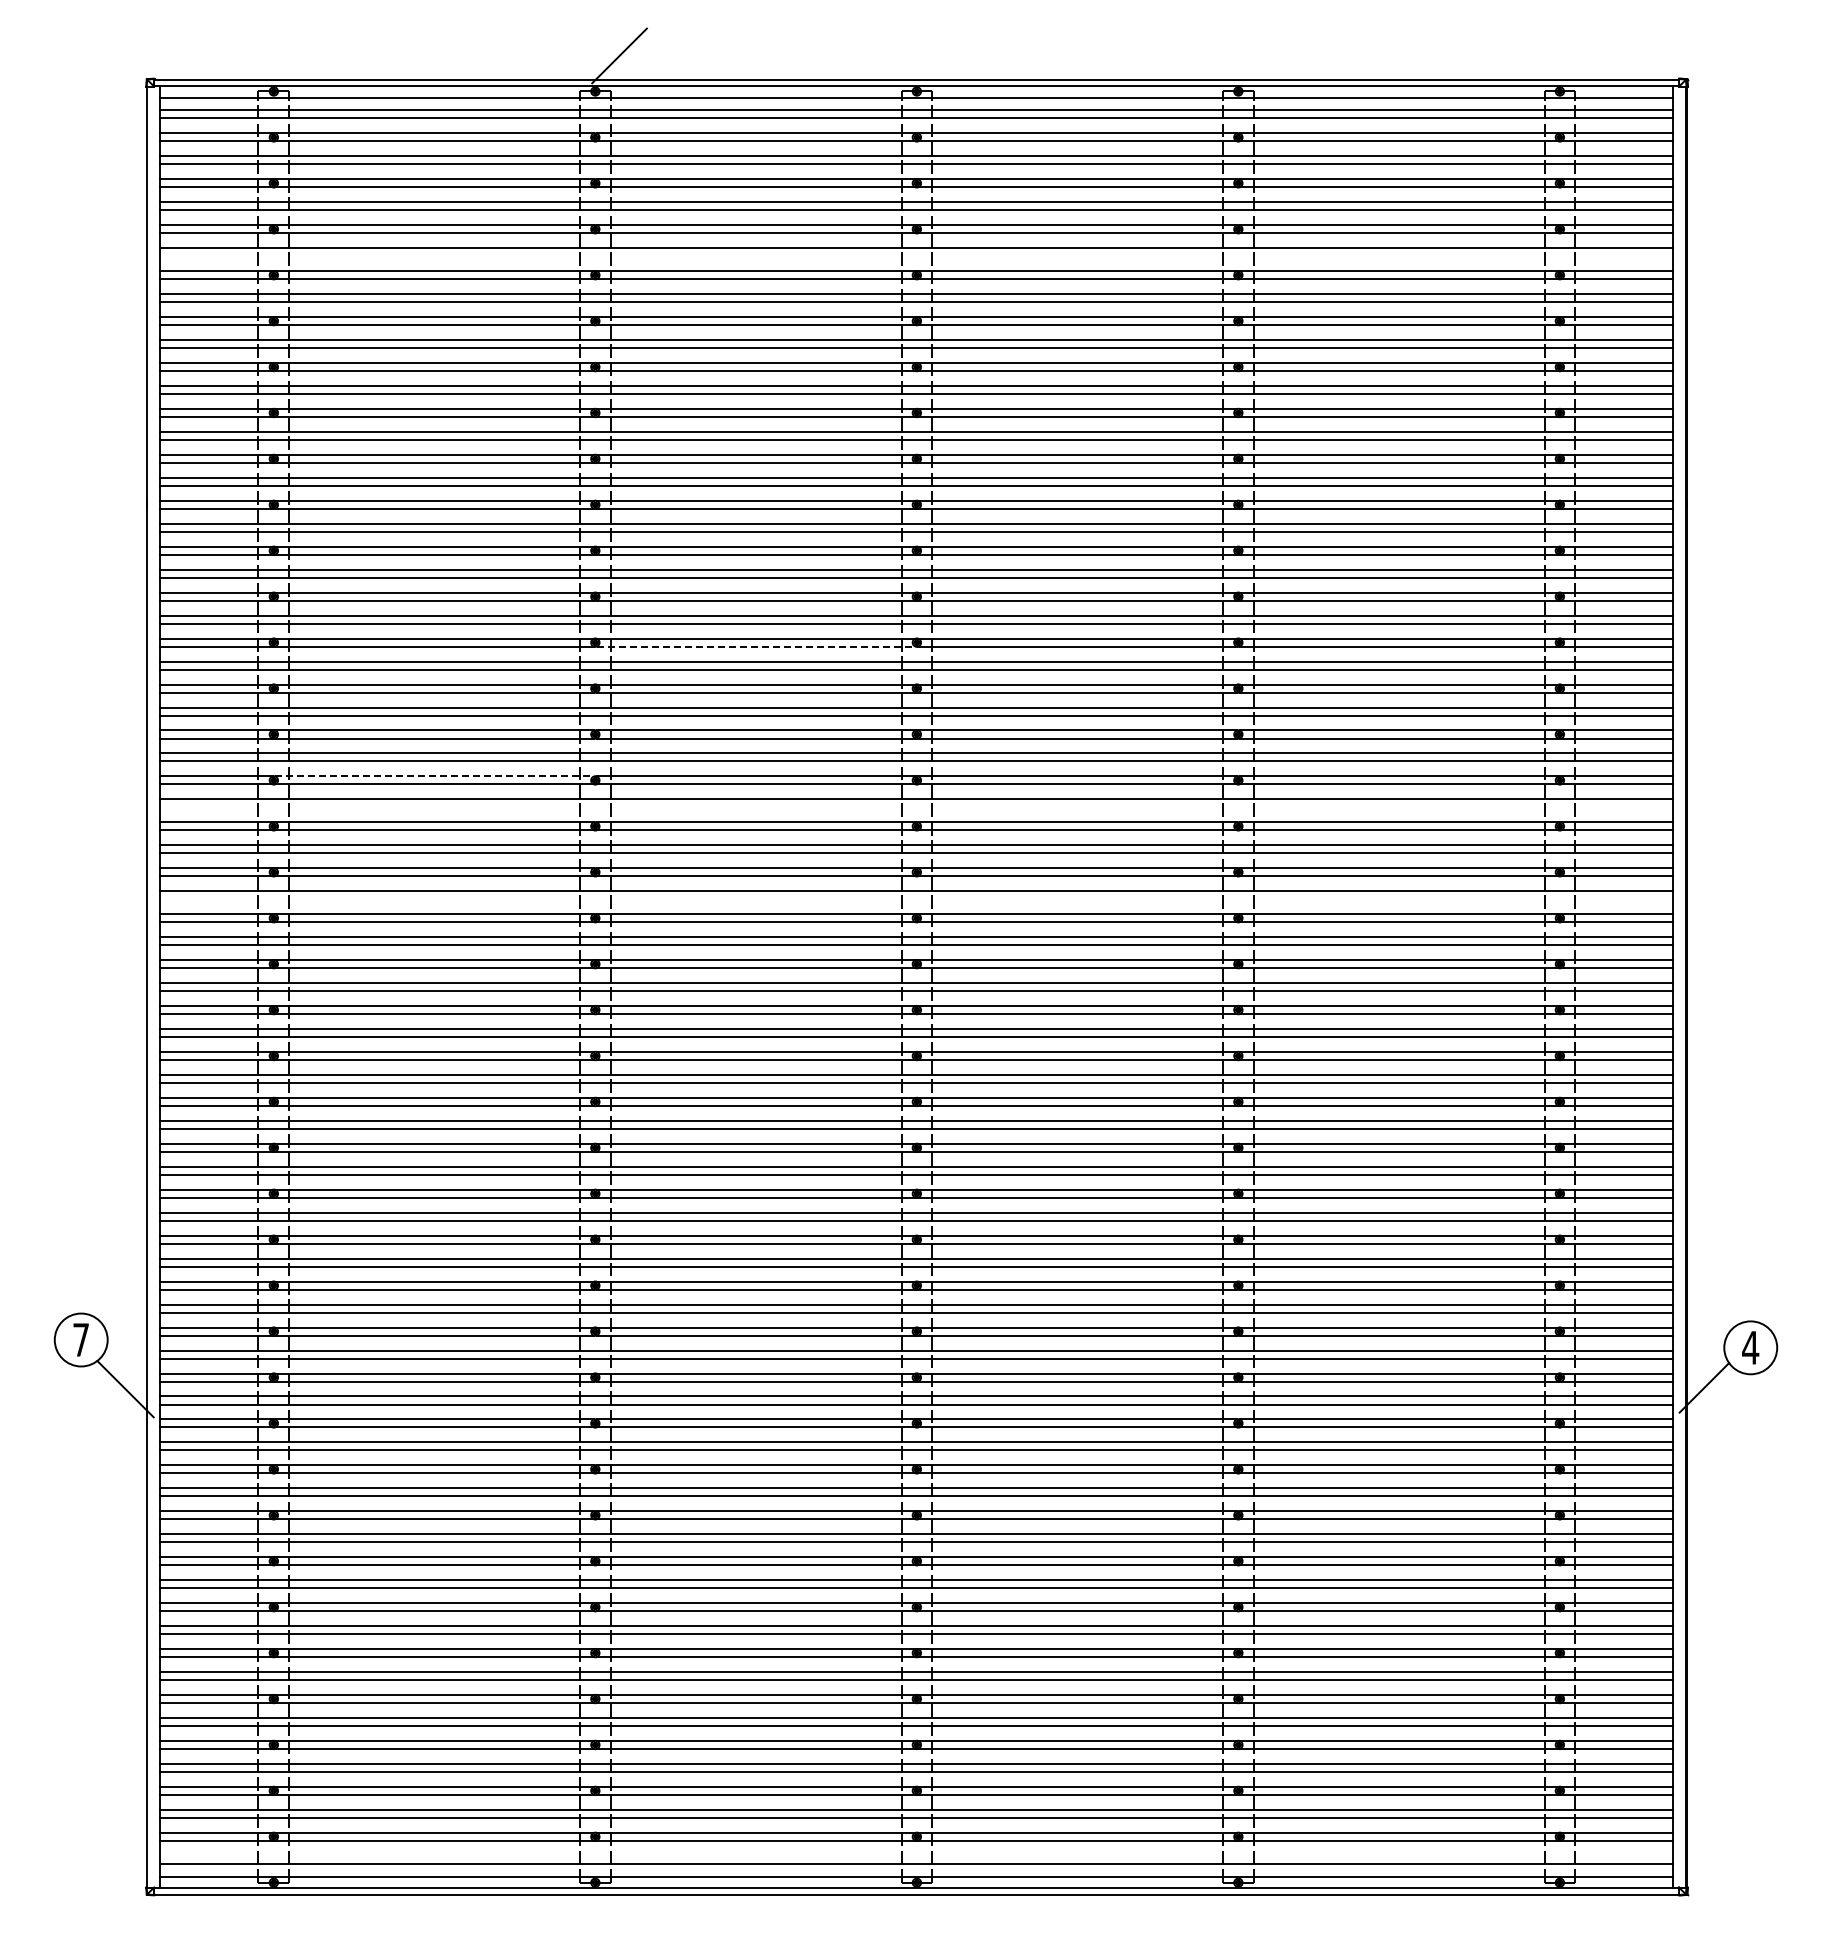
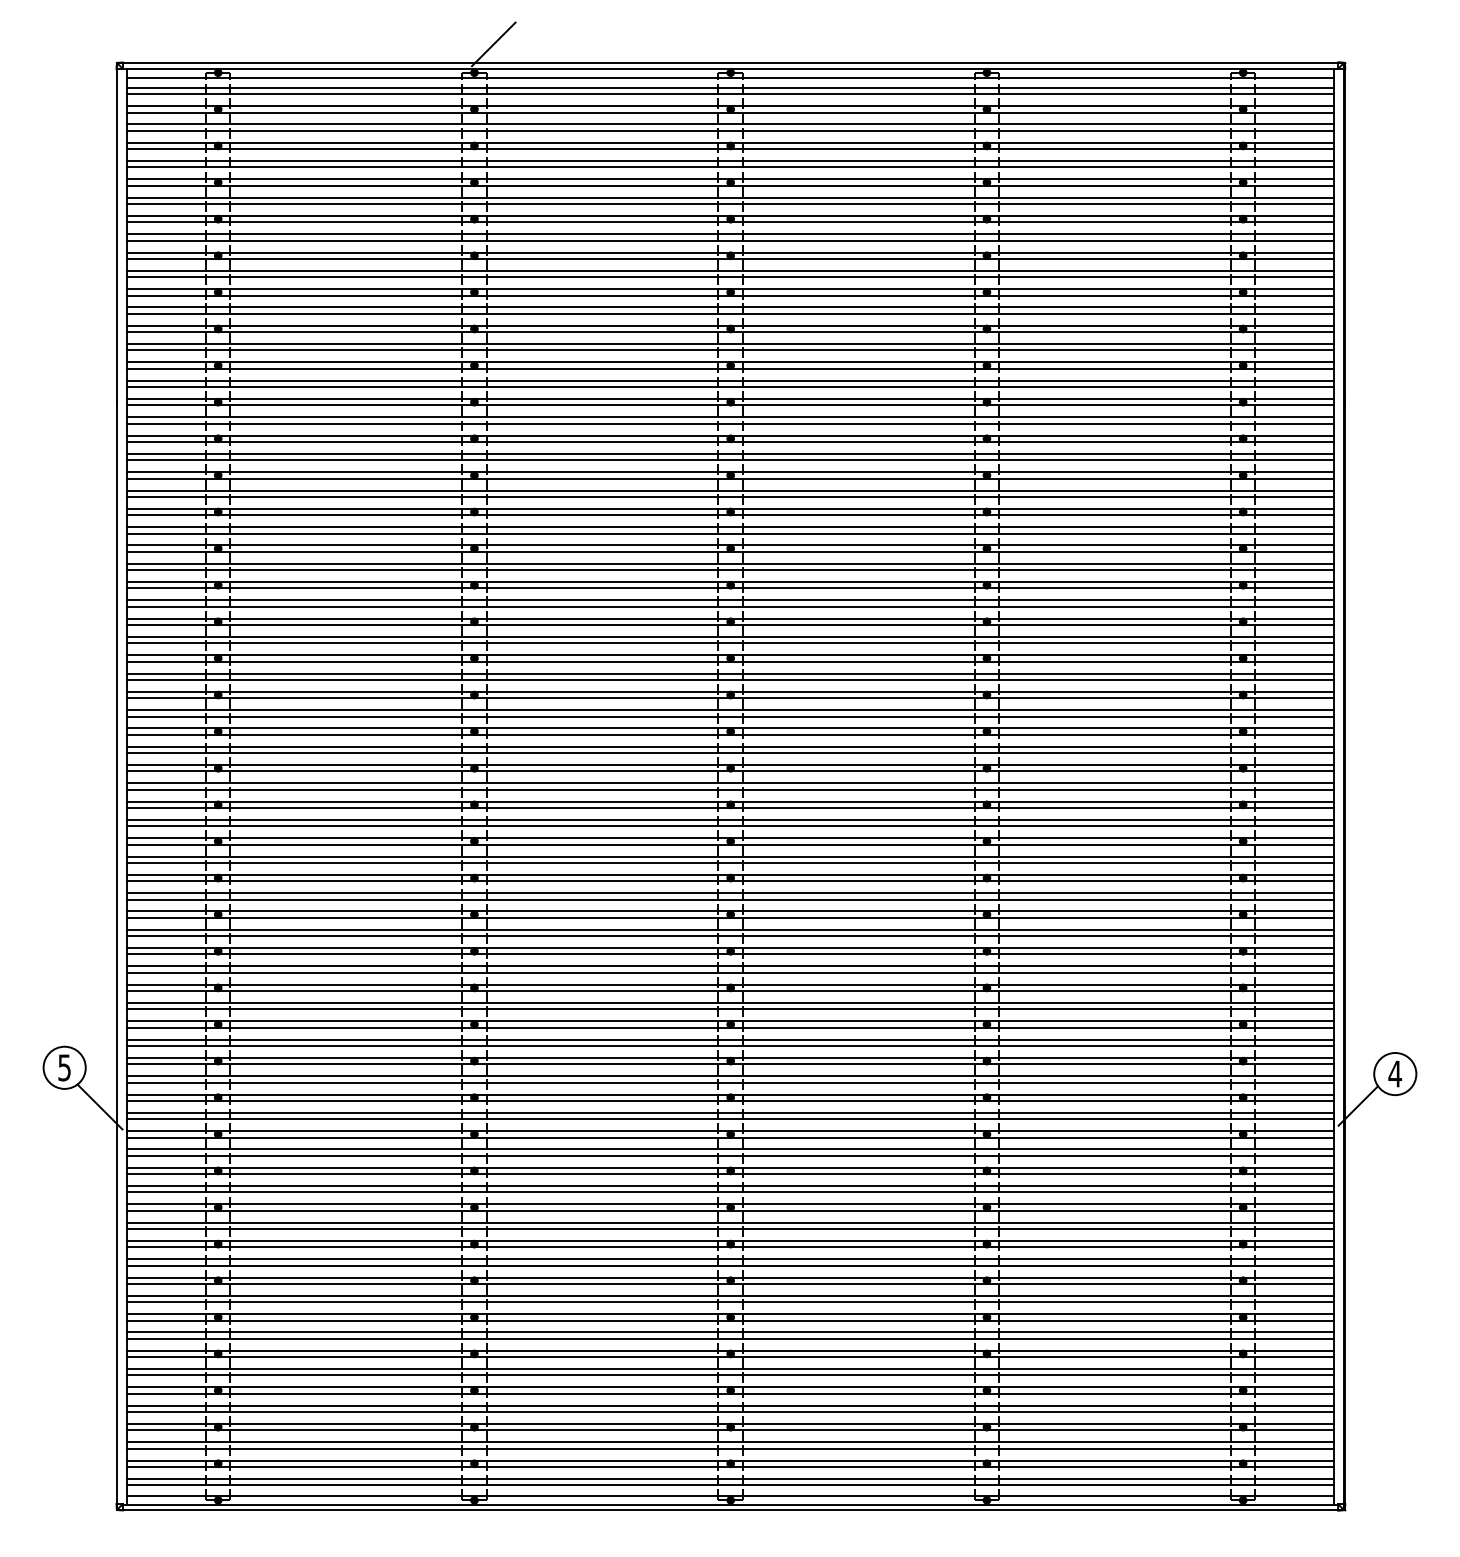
line: (916, 256) -> (730, 204), added
line: (756, 646) -> (602, 515), dashed -> solid
line: (434, 776) -> (346, 618), dashed -> solid
line: (916, 807) -> (730, 643), added
line: (916, 899) -> (730, 716), added
text: (80, 1340) -> (64, 1068), 7 -> 5
line: (916, 1855) -> (730, 1478), added

